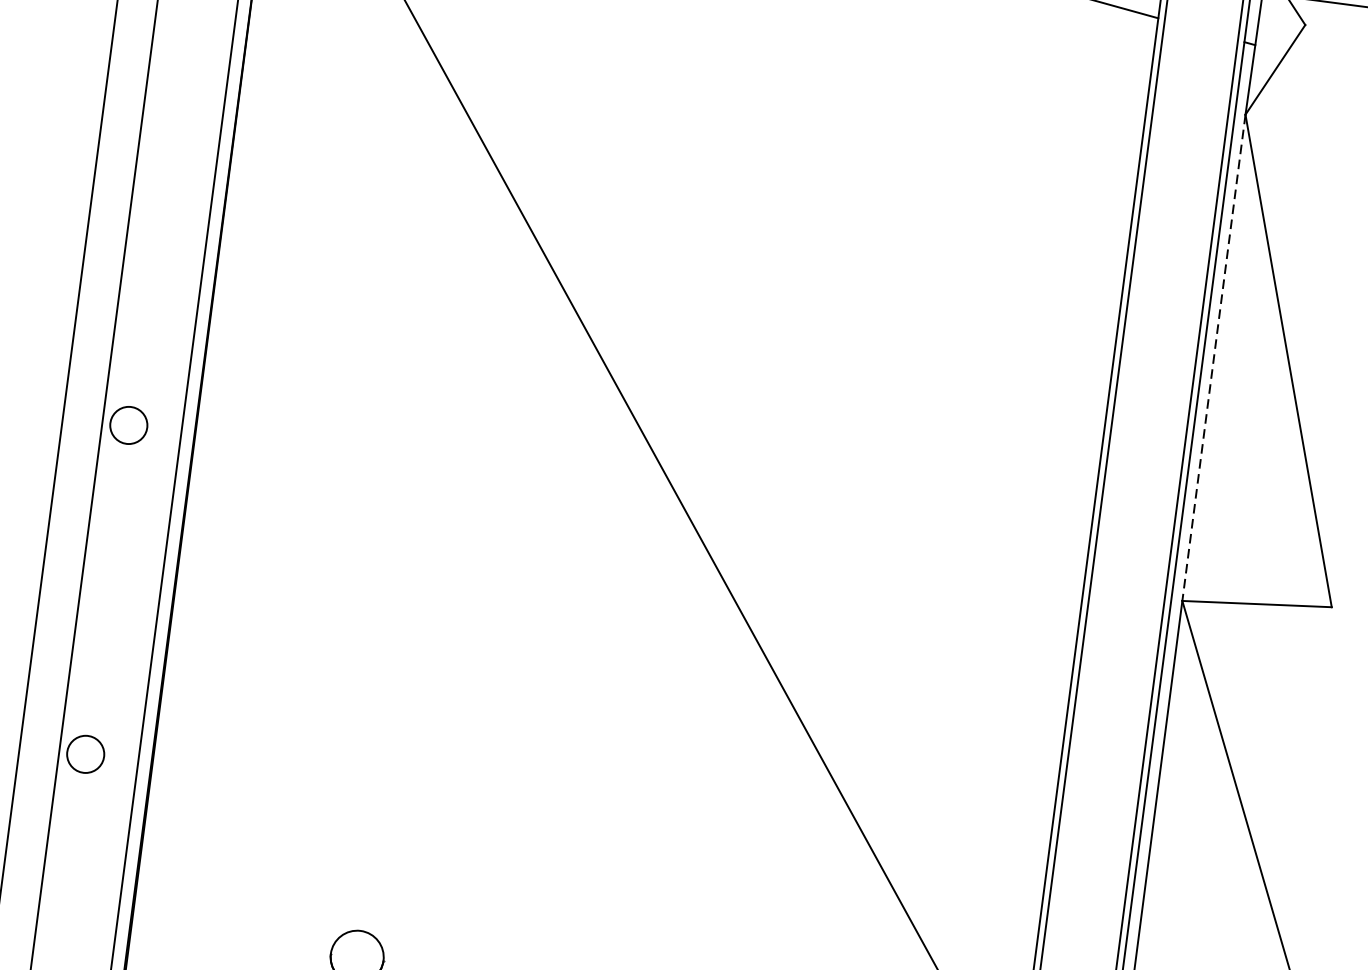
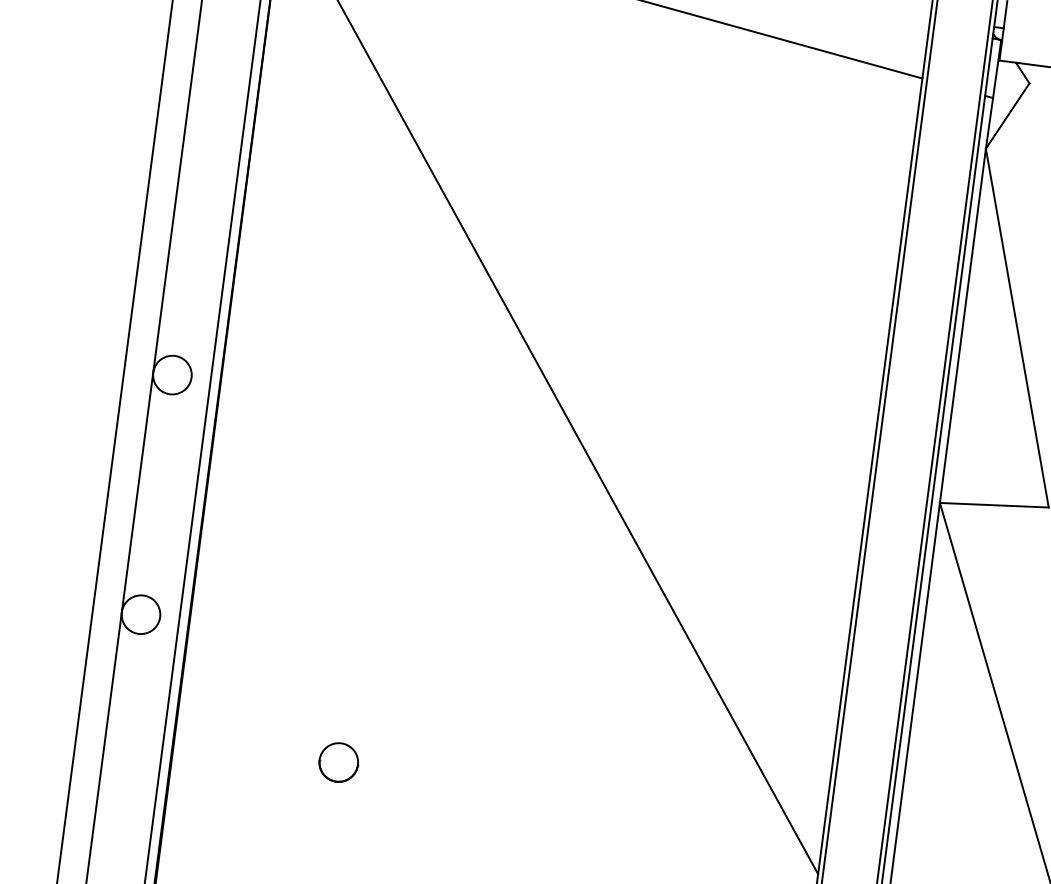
line: (1213, 357) -> (962, 325), dashed -> solid
circle: (128, 424) -> (172, 374), size x1.43
circle: (85, 754) -> (140, 614), size x1.43

